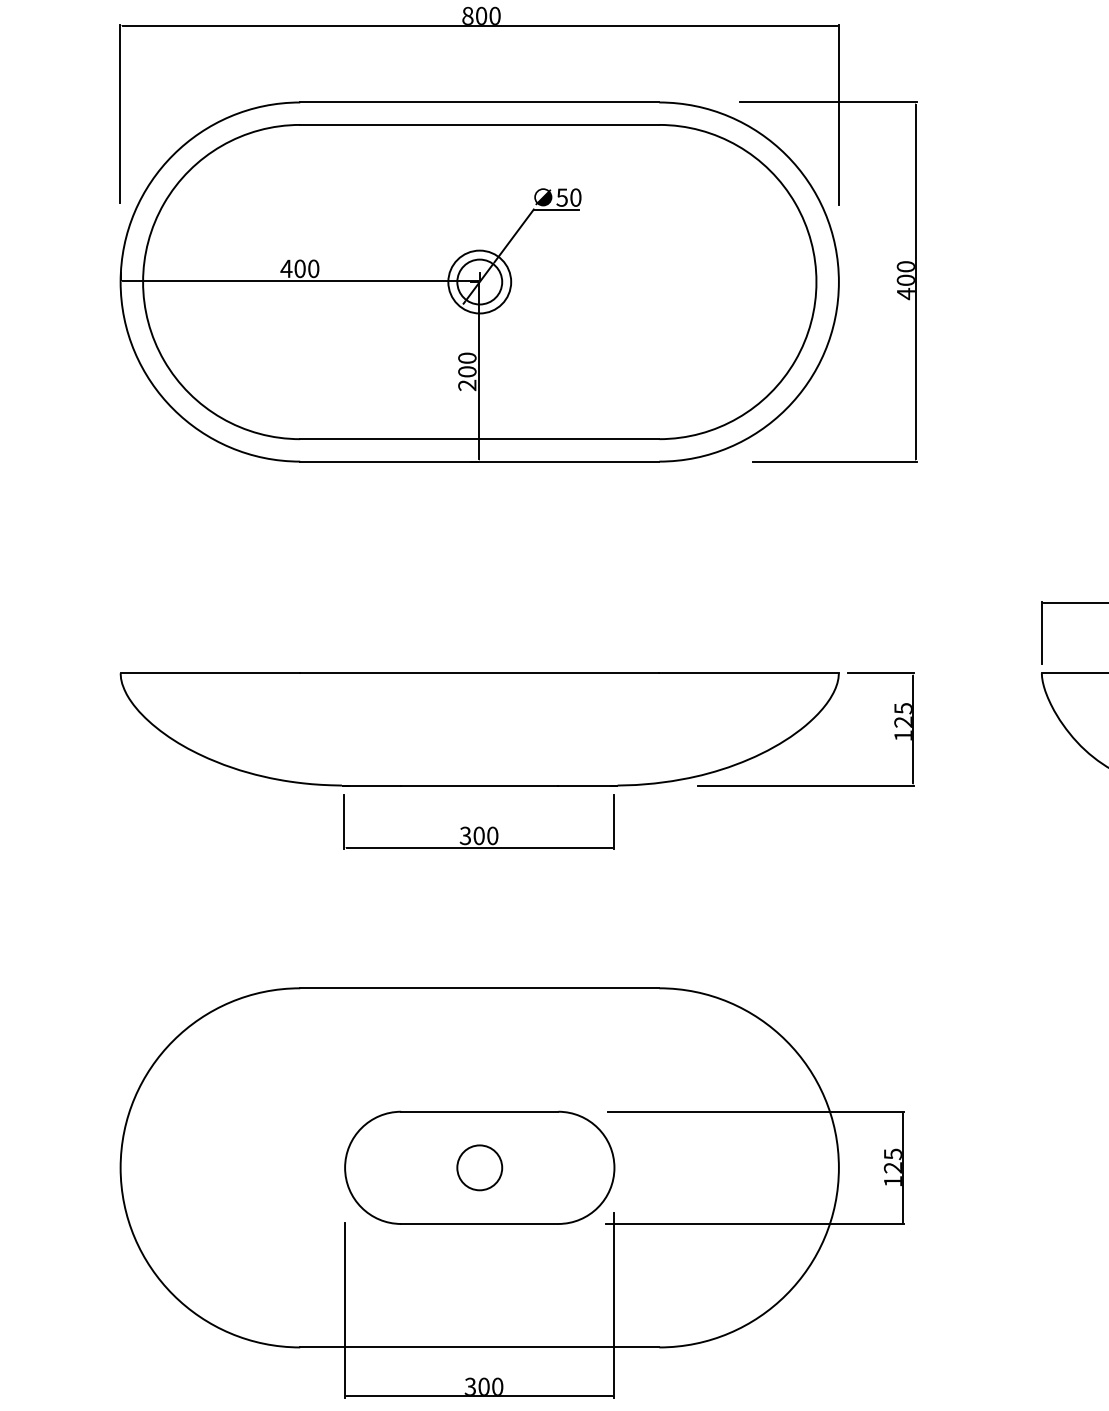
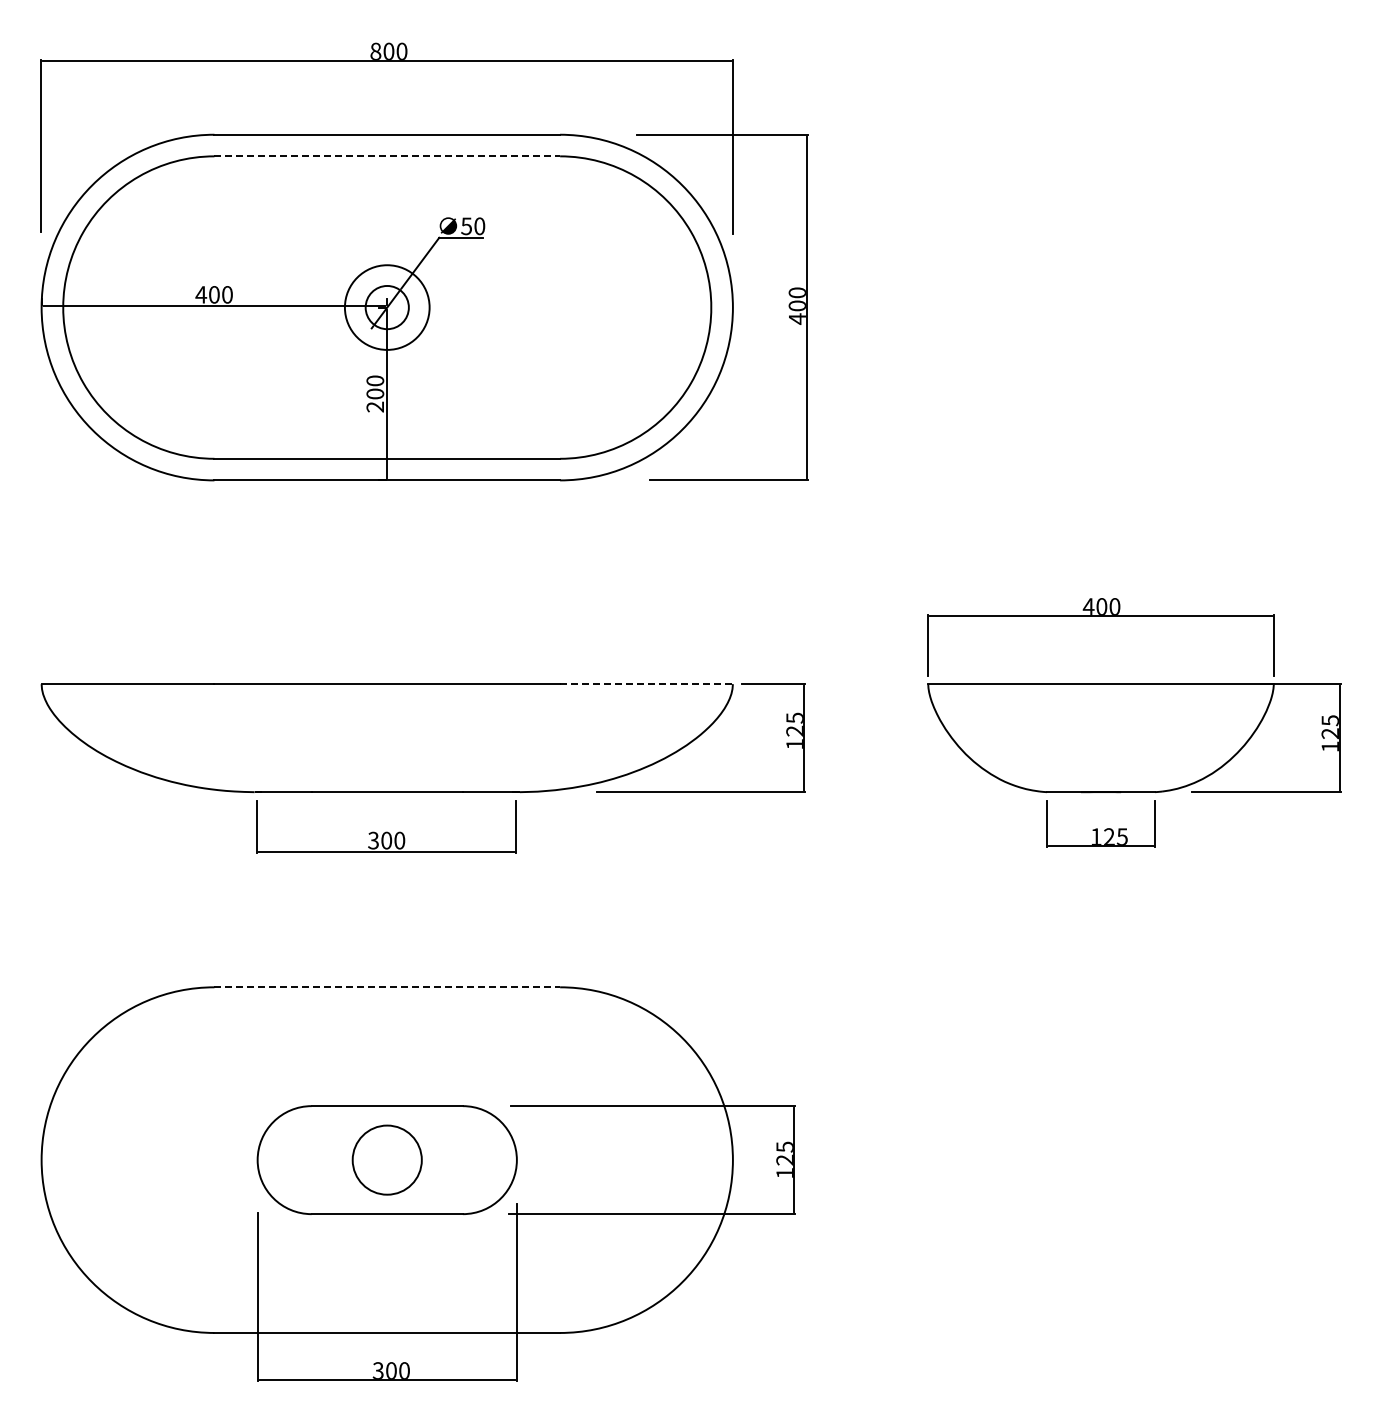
line: (480, 125) -> (387, 156), solid -> dashed
circle: (480, 281) -> (387, 307), size x1.4
line: (750, 673) -> (647, 684), solid -> dashed
line: (480, 988) -> (387, 987), solid -> dashed
circle: (478, 1167) -> (386, 1159), size x1.6

